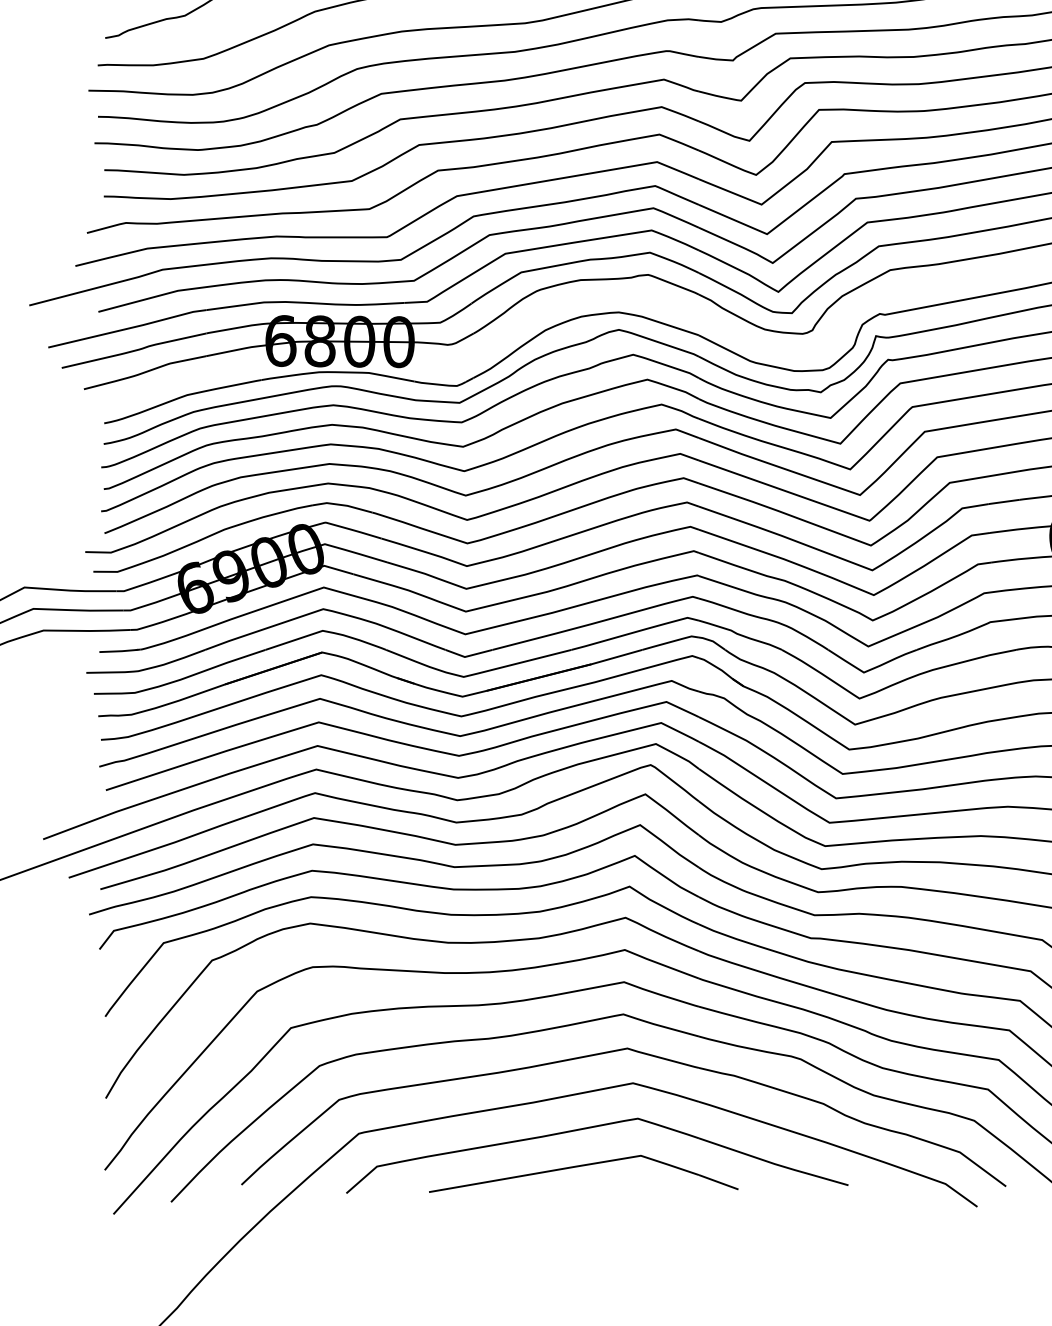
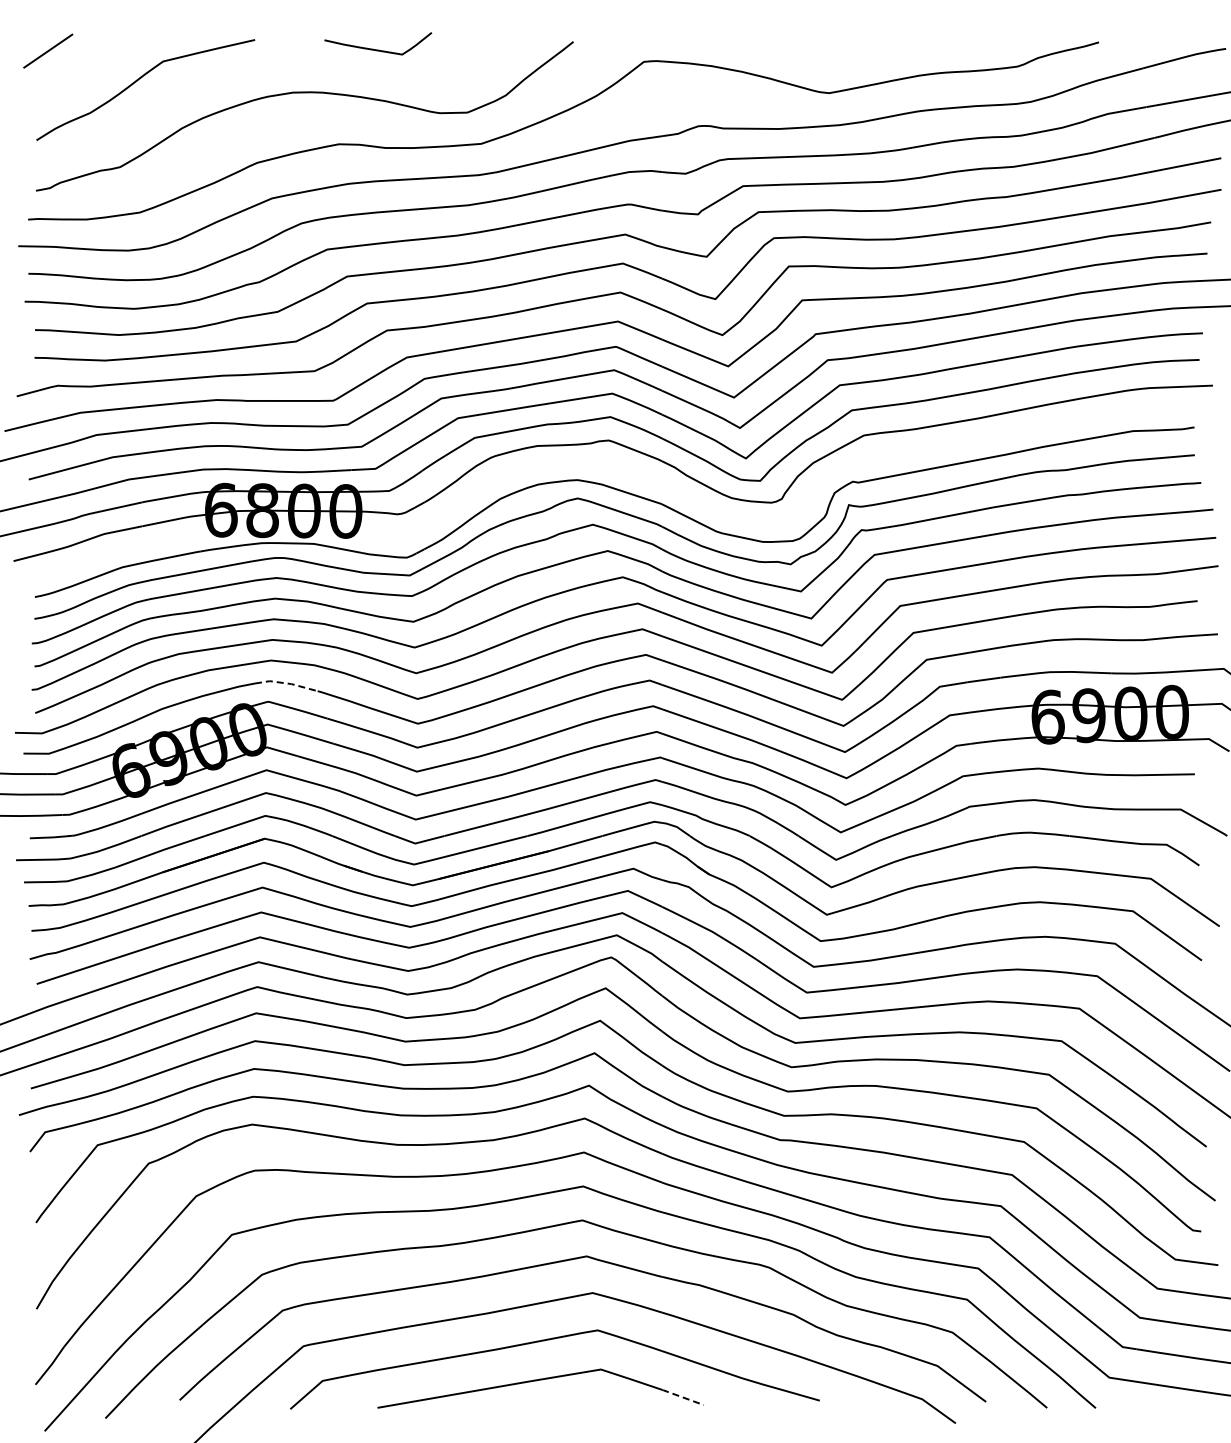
line: (343, 505) -> (287, 683), solid -> dashed
line: (718, 1182) -> (682, 1397), solid -> dashed

